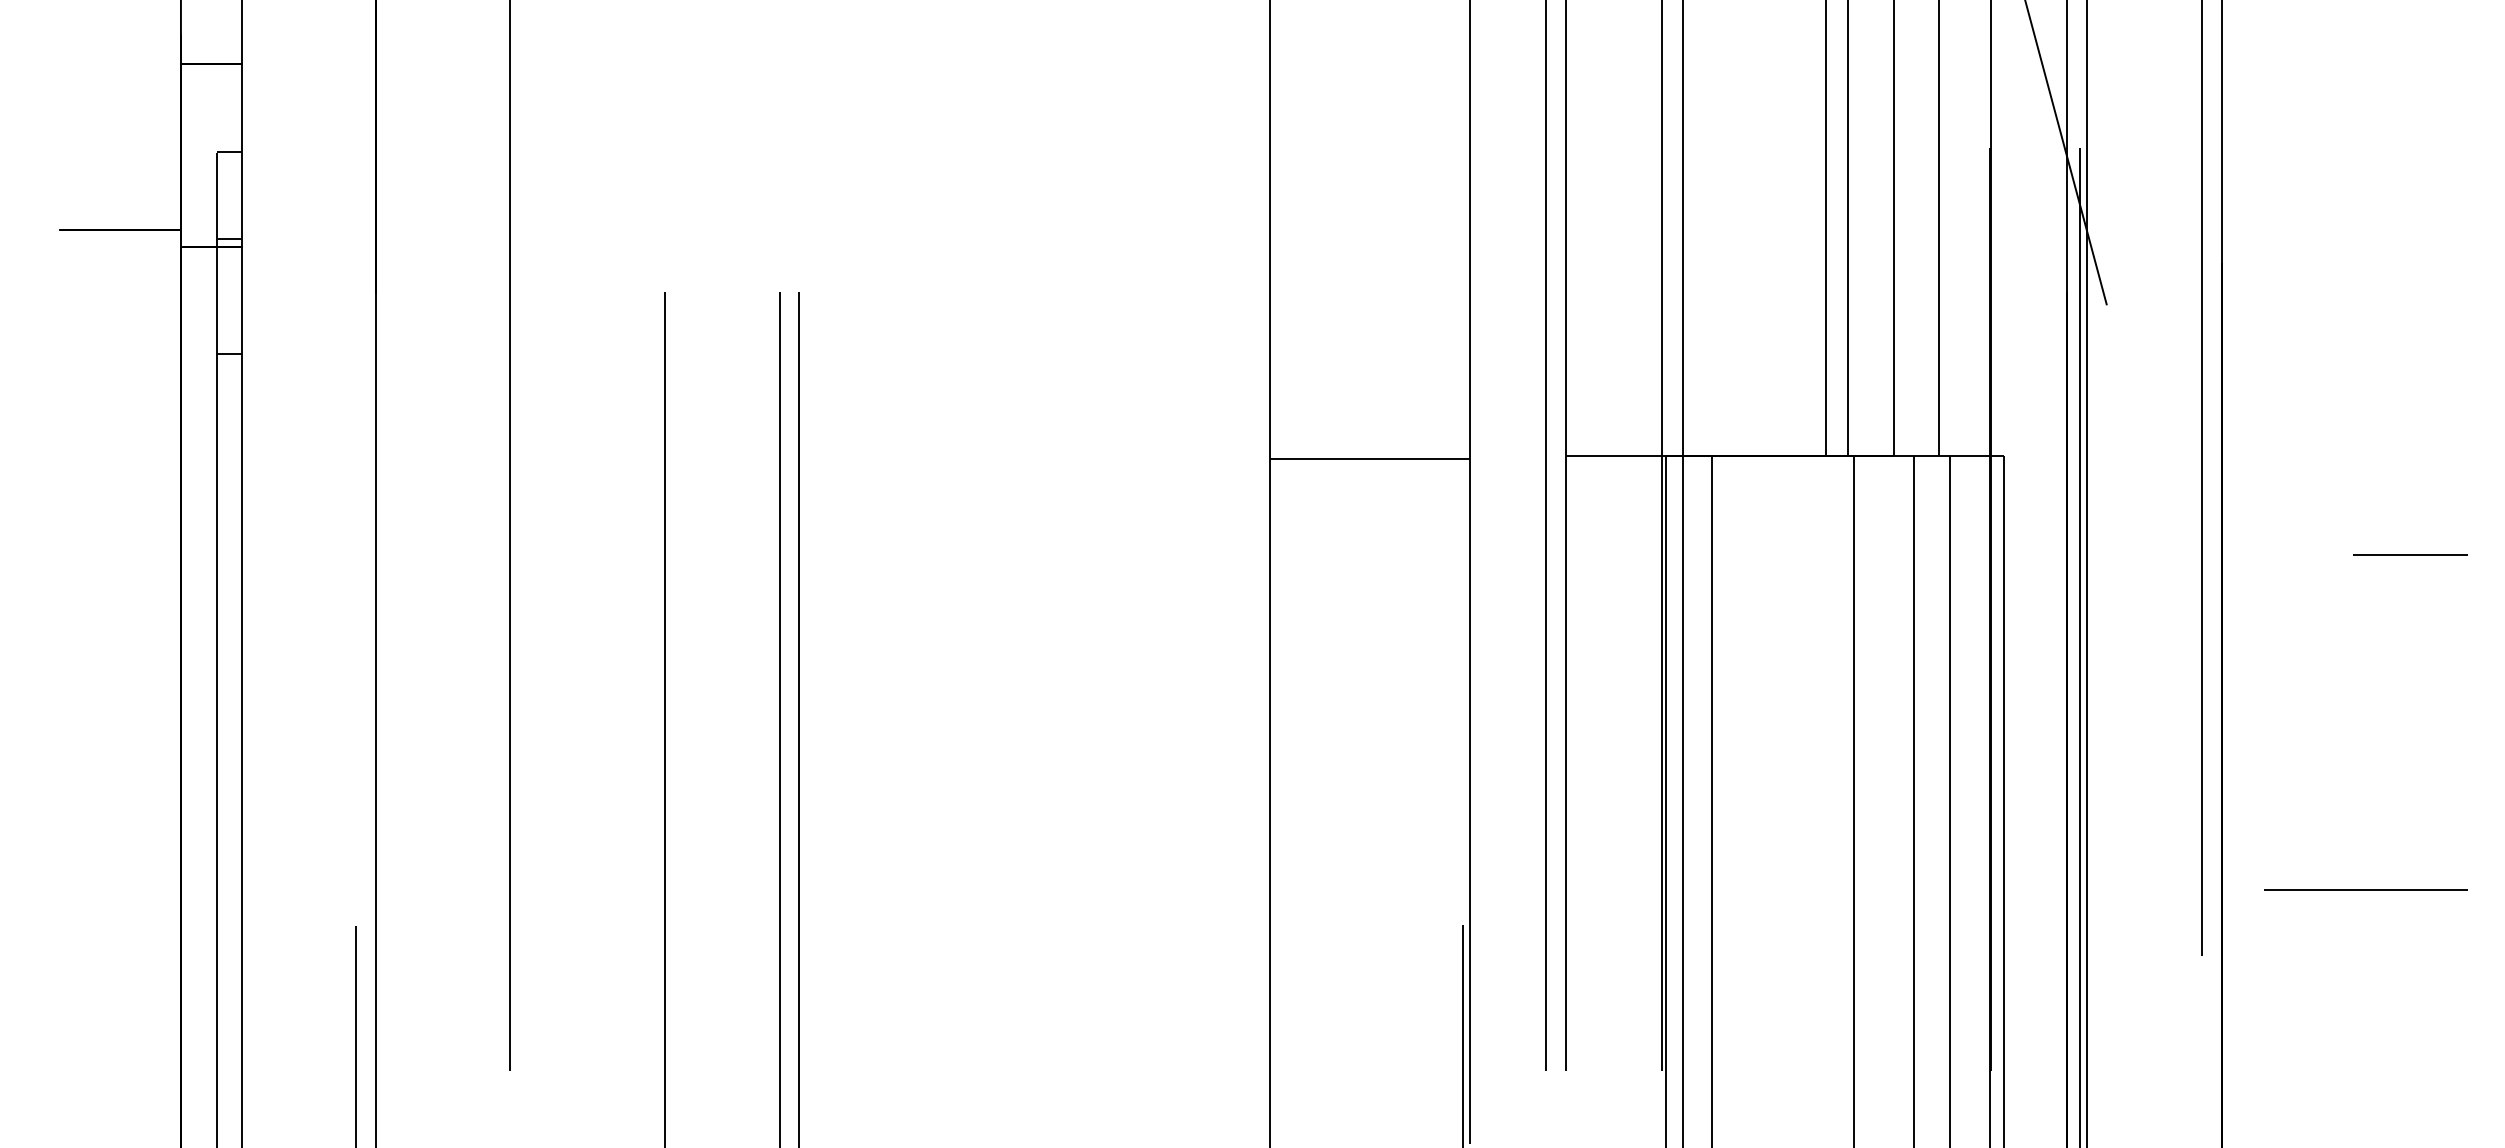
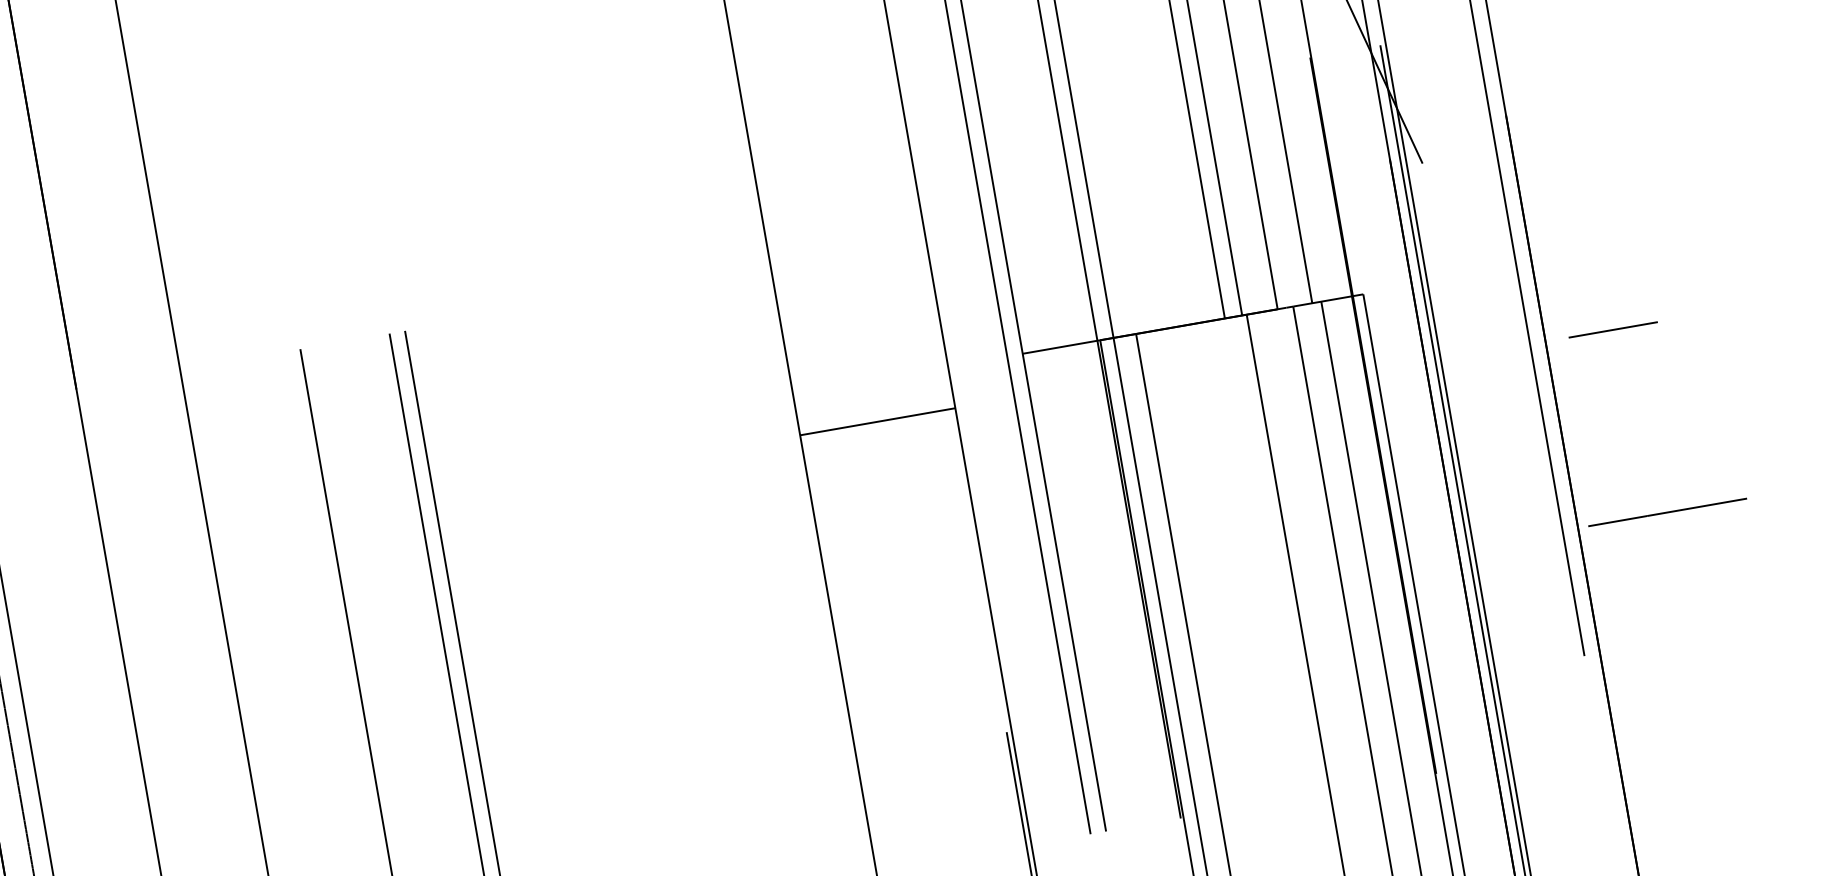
line: (1369, 458) -> (877, 421), moved
line: (2410, 554) -> (1613, 329), moved
line: (2365, 889) -> (1667, 511), moved

